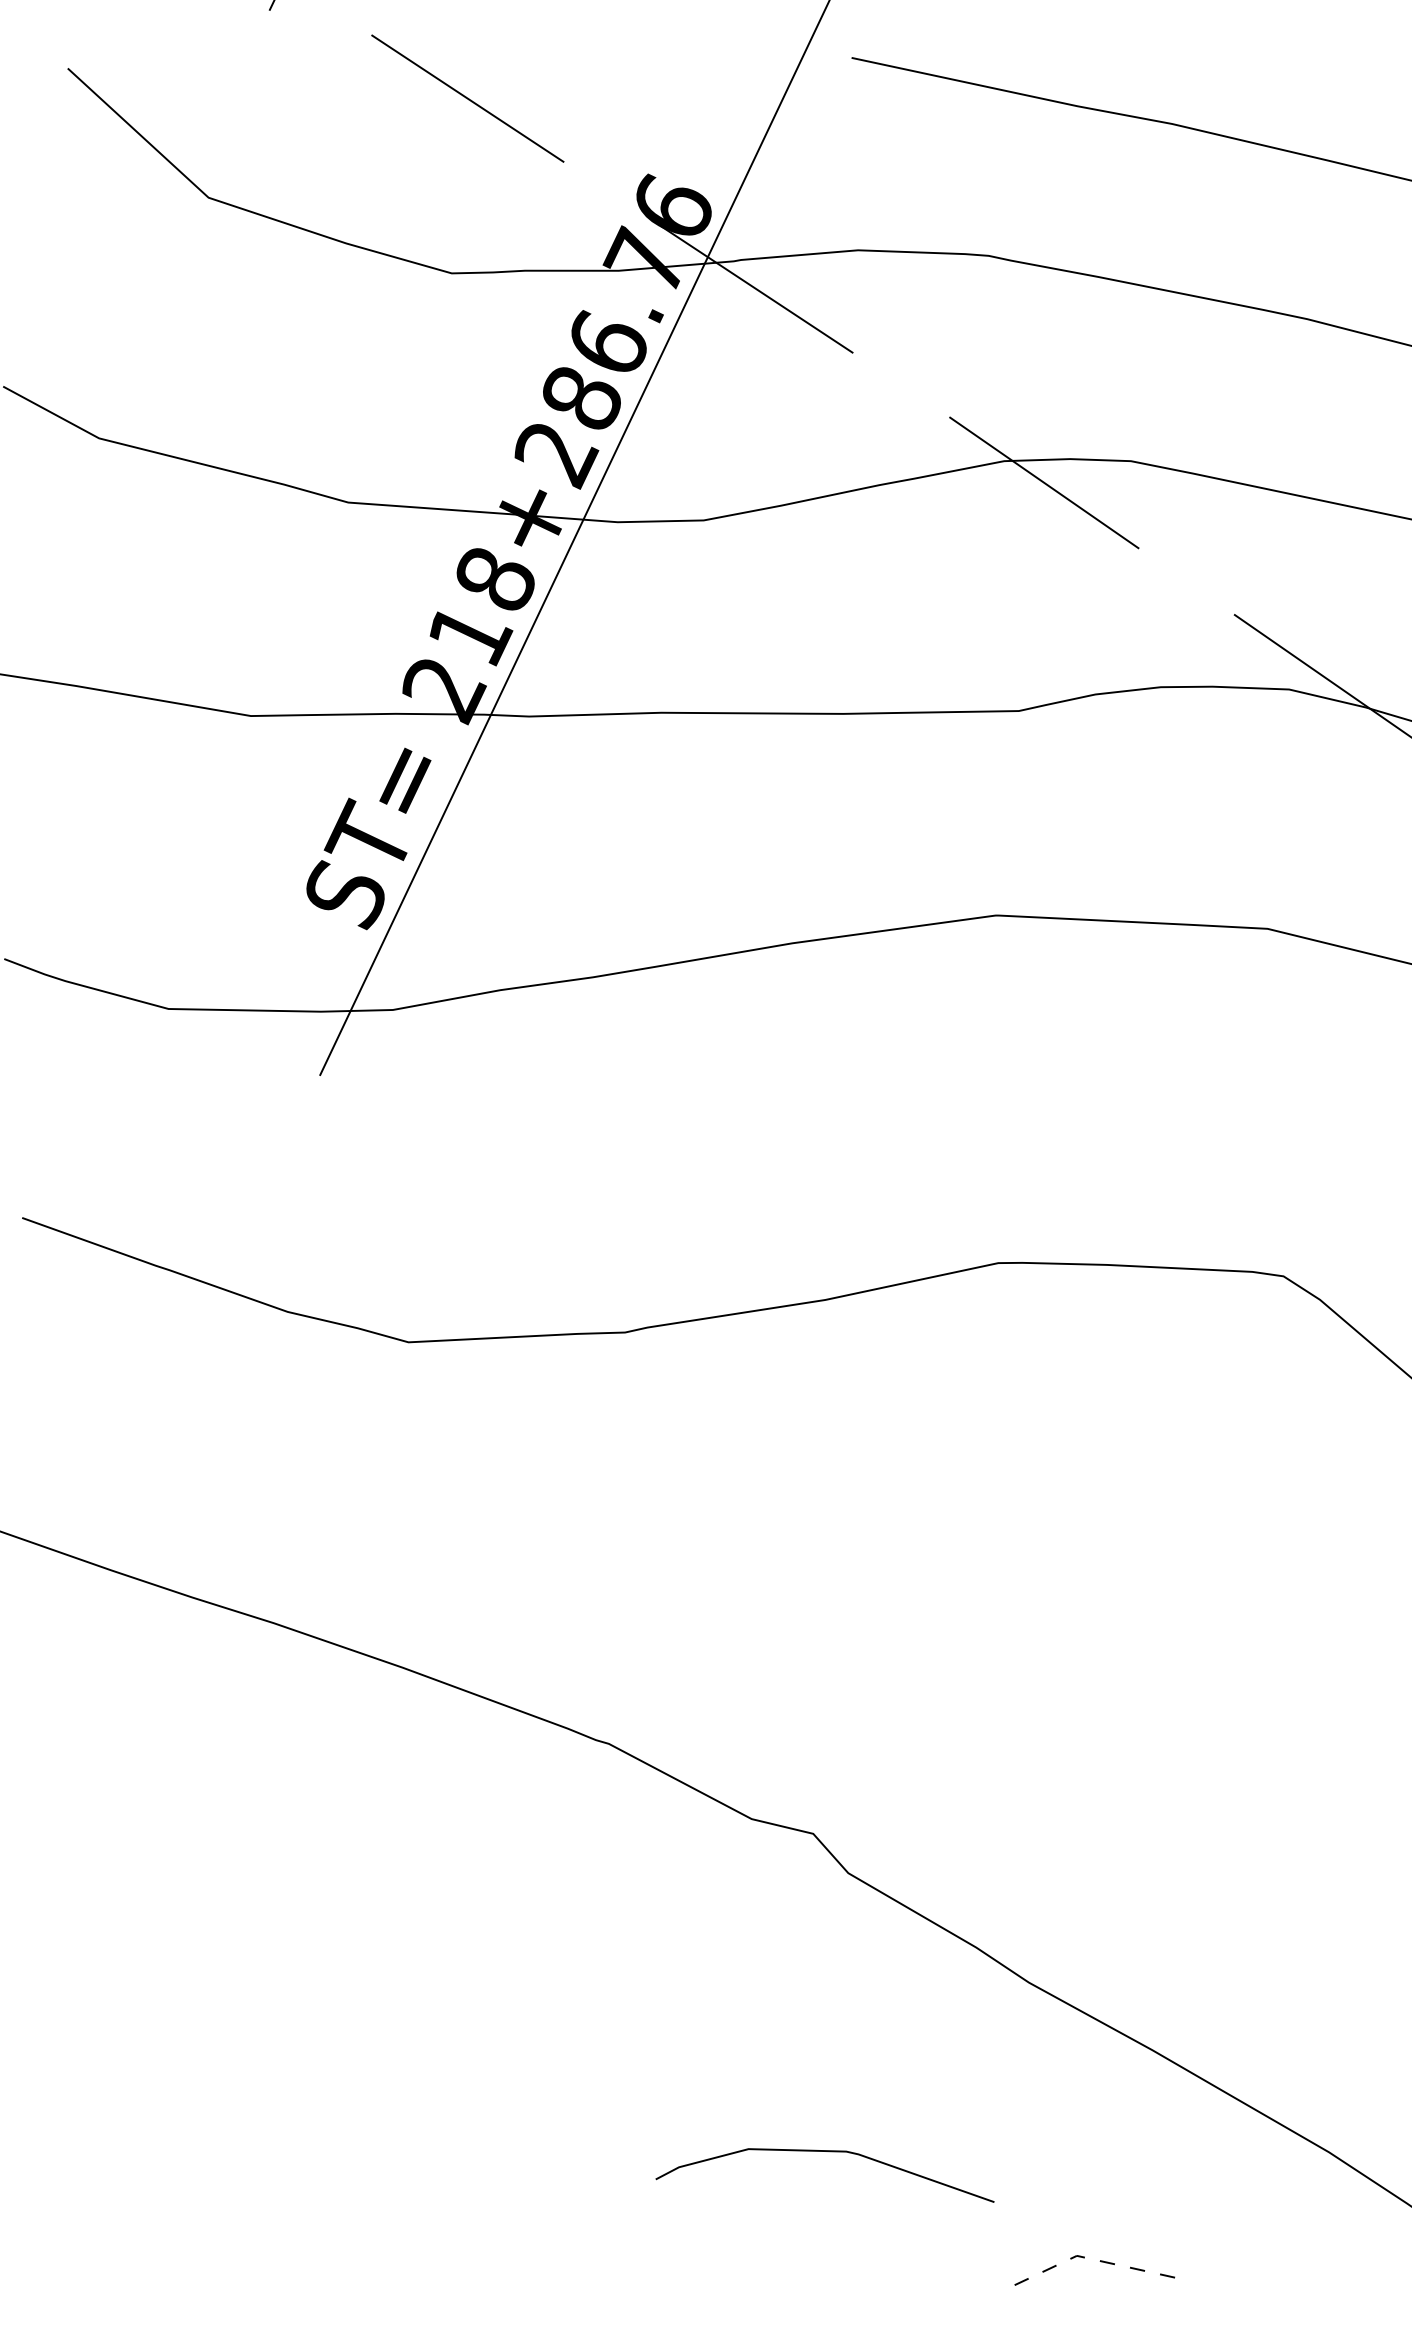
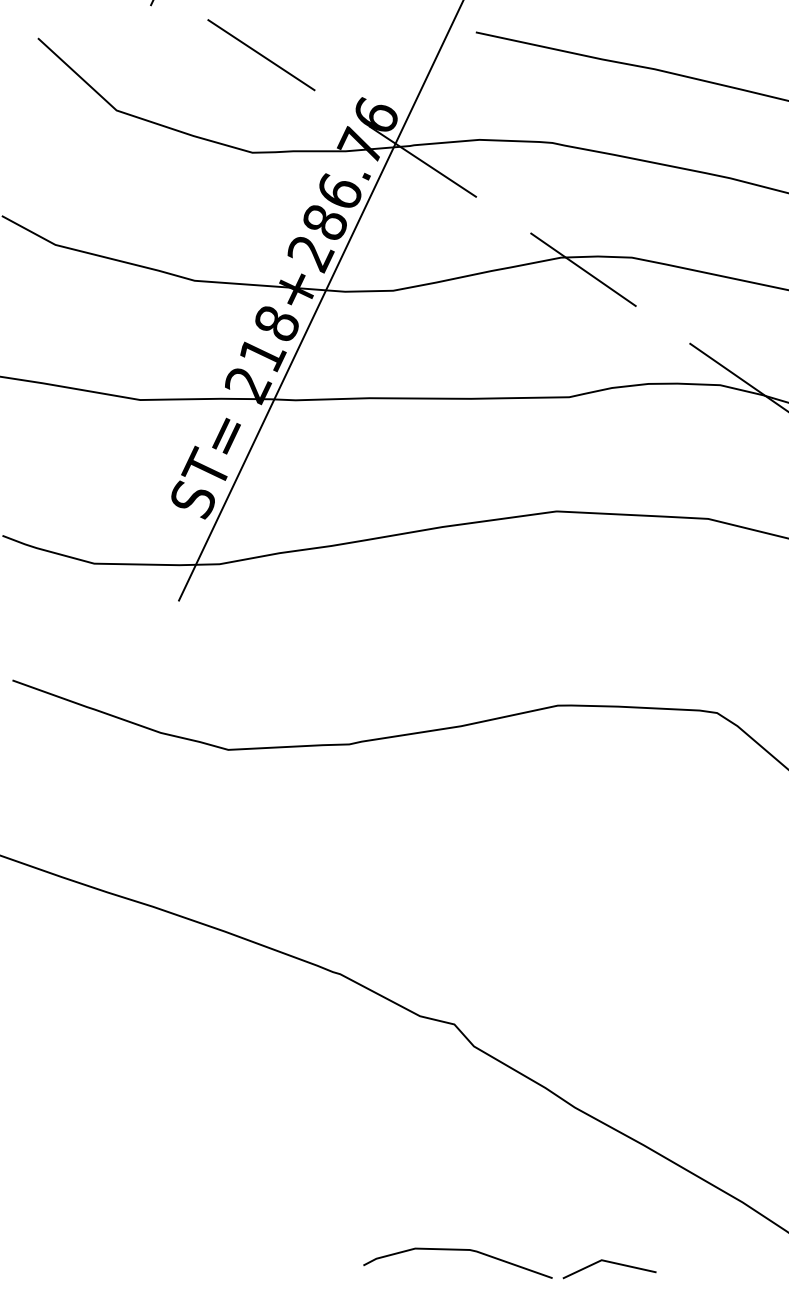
curve: (824, 2152) -> (457, 1250), moved
line: (1087, 2258) -> (607, 1261), dashed -> solid

